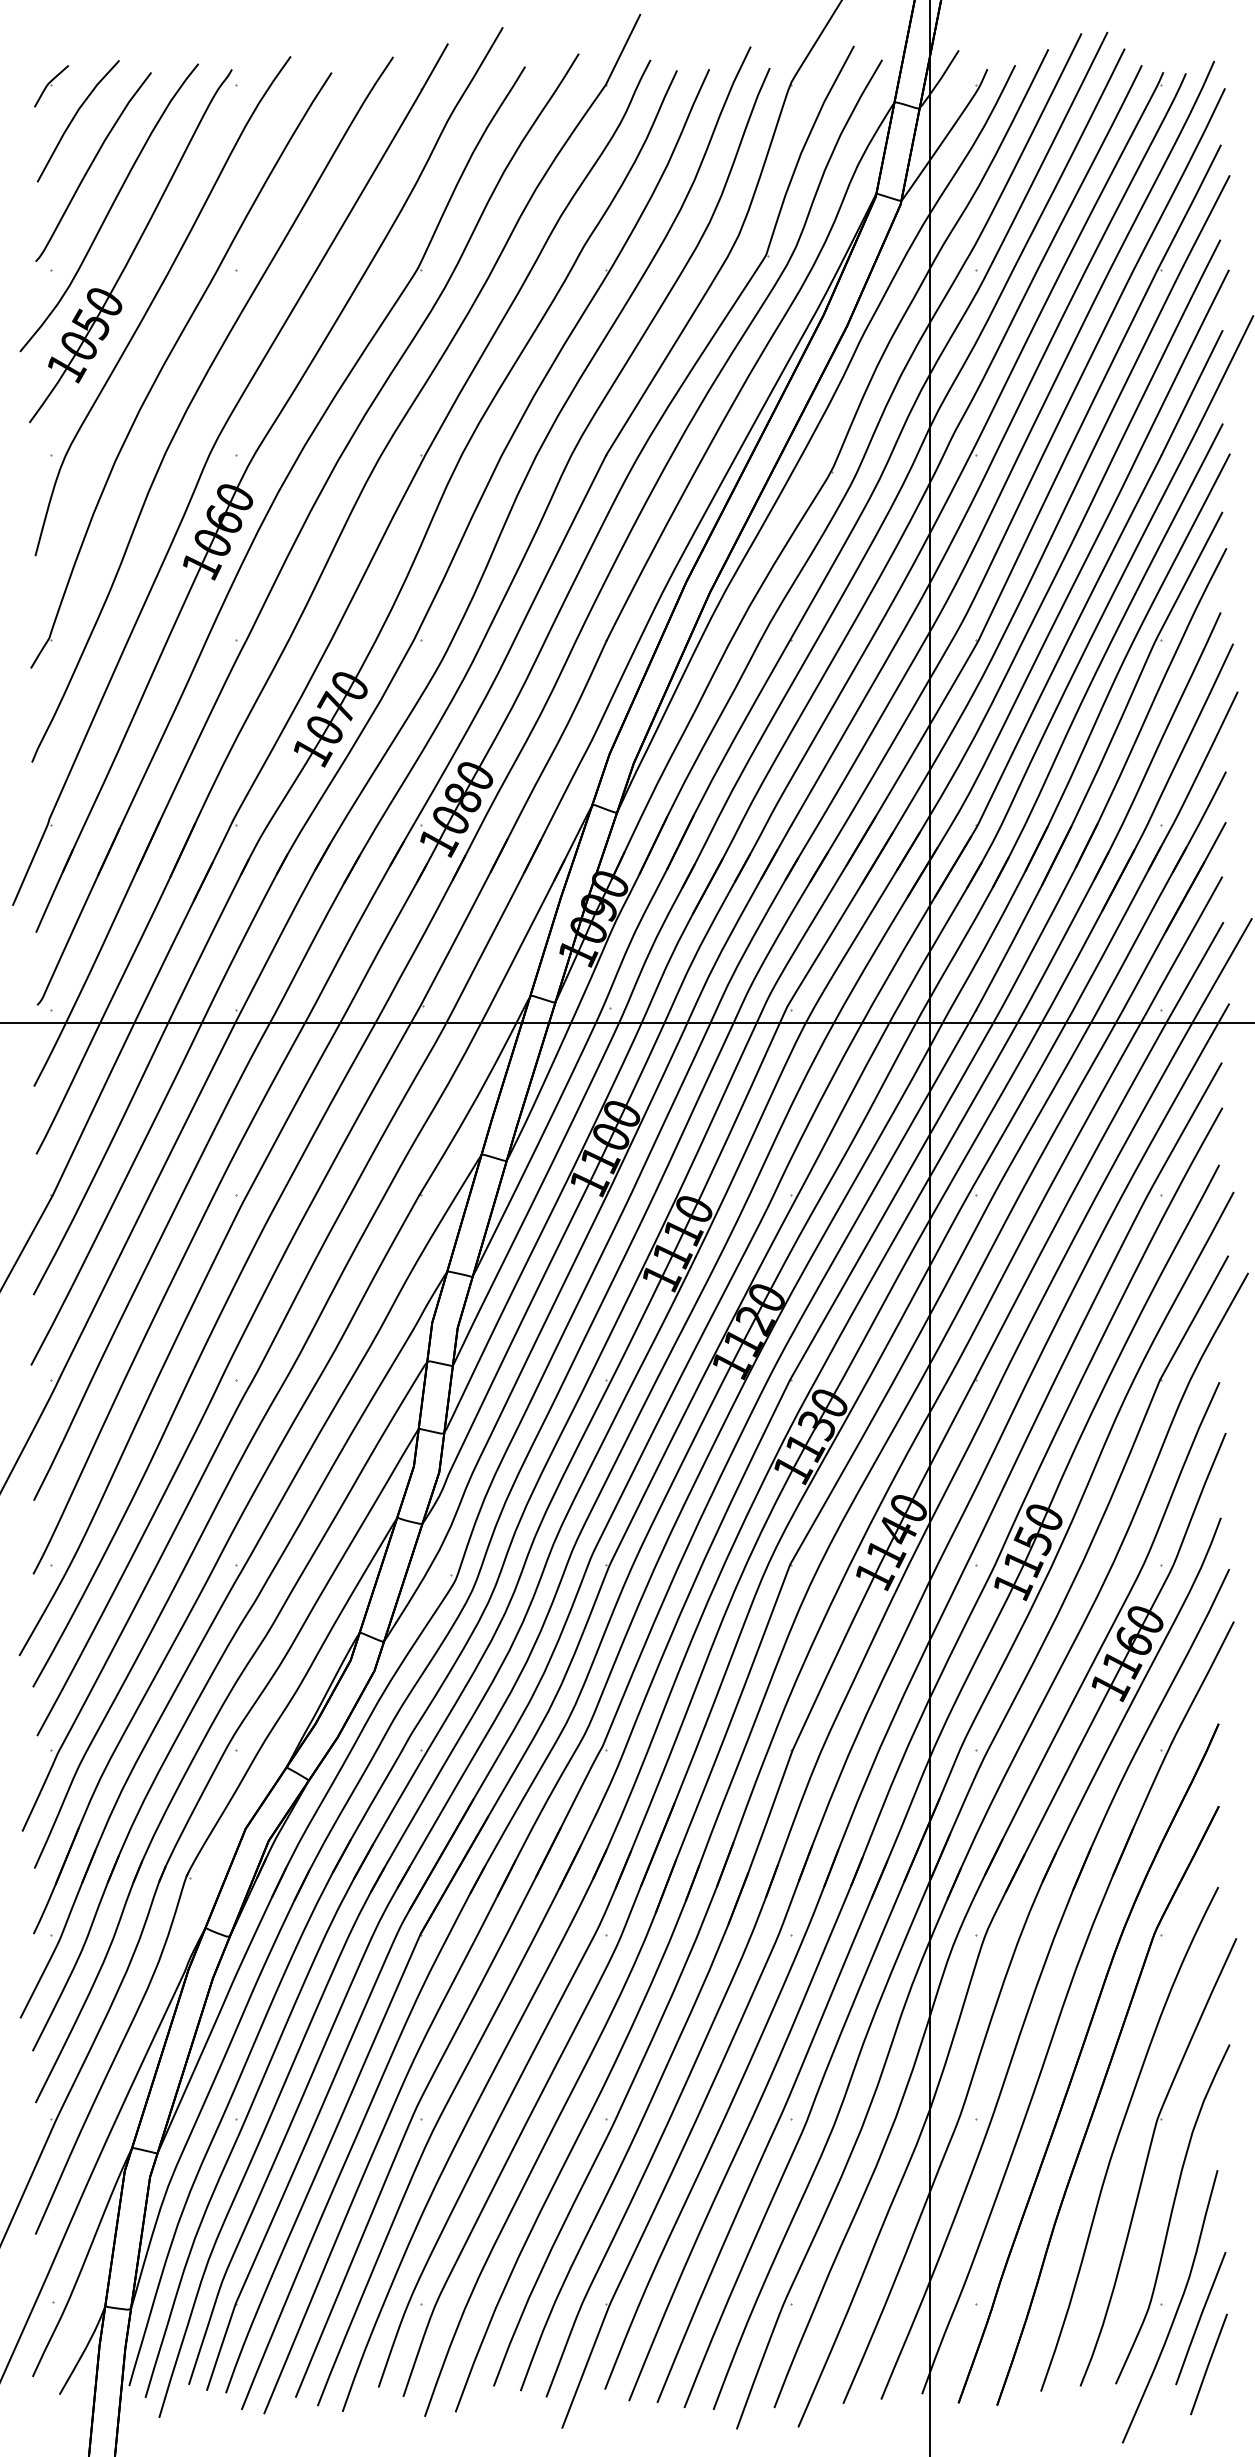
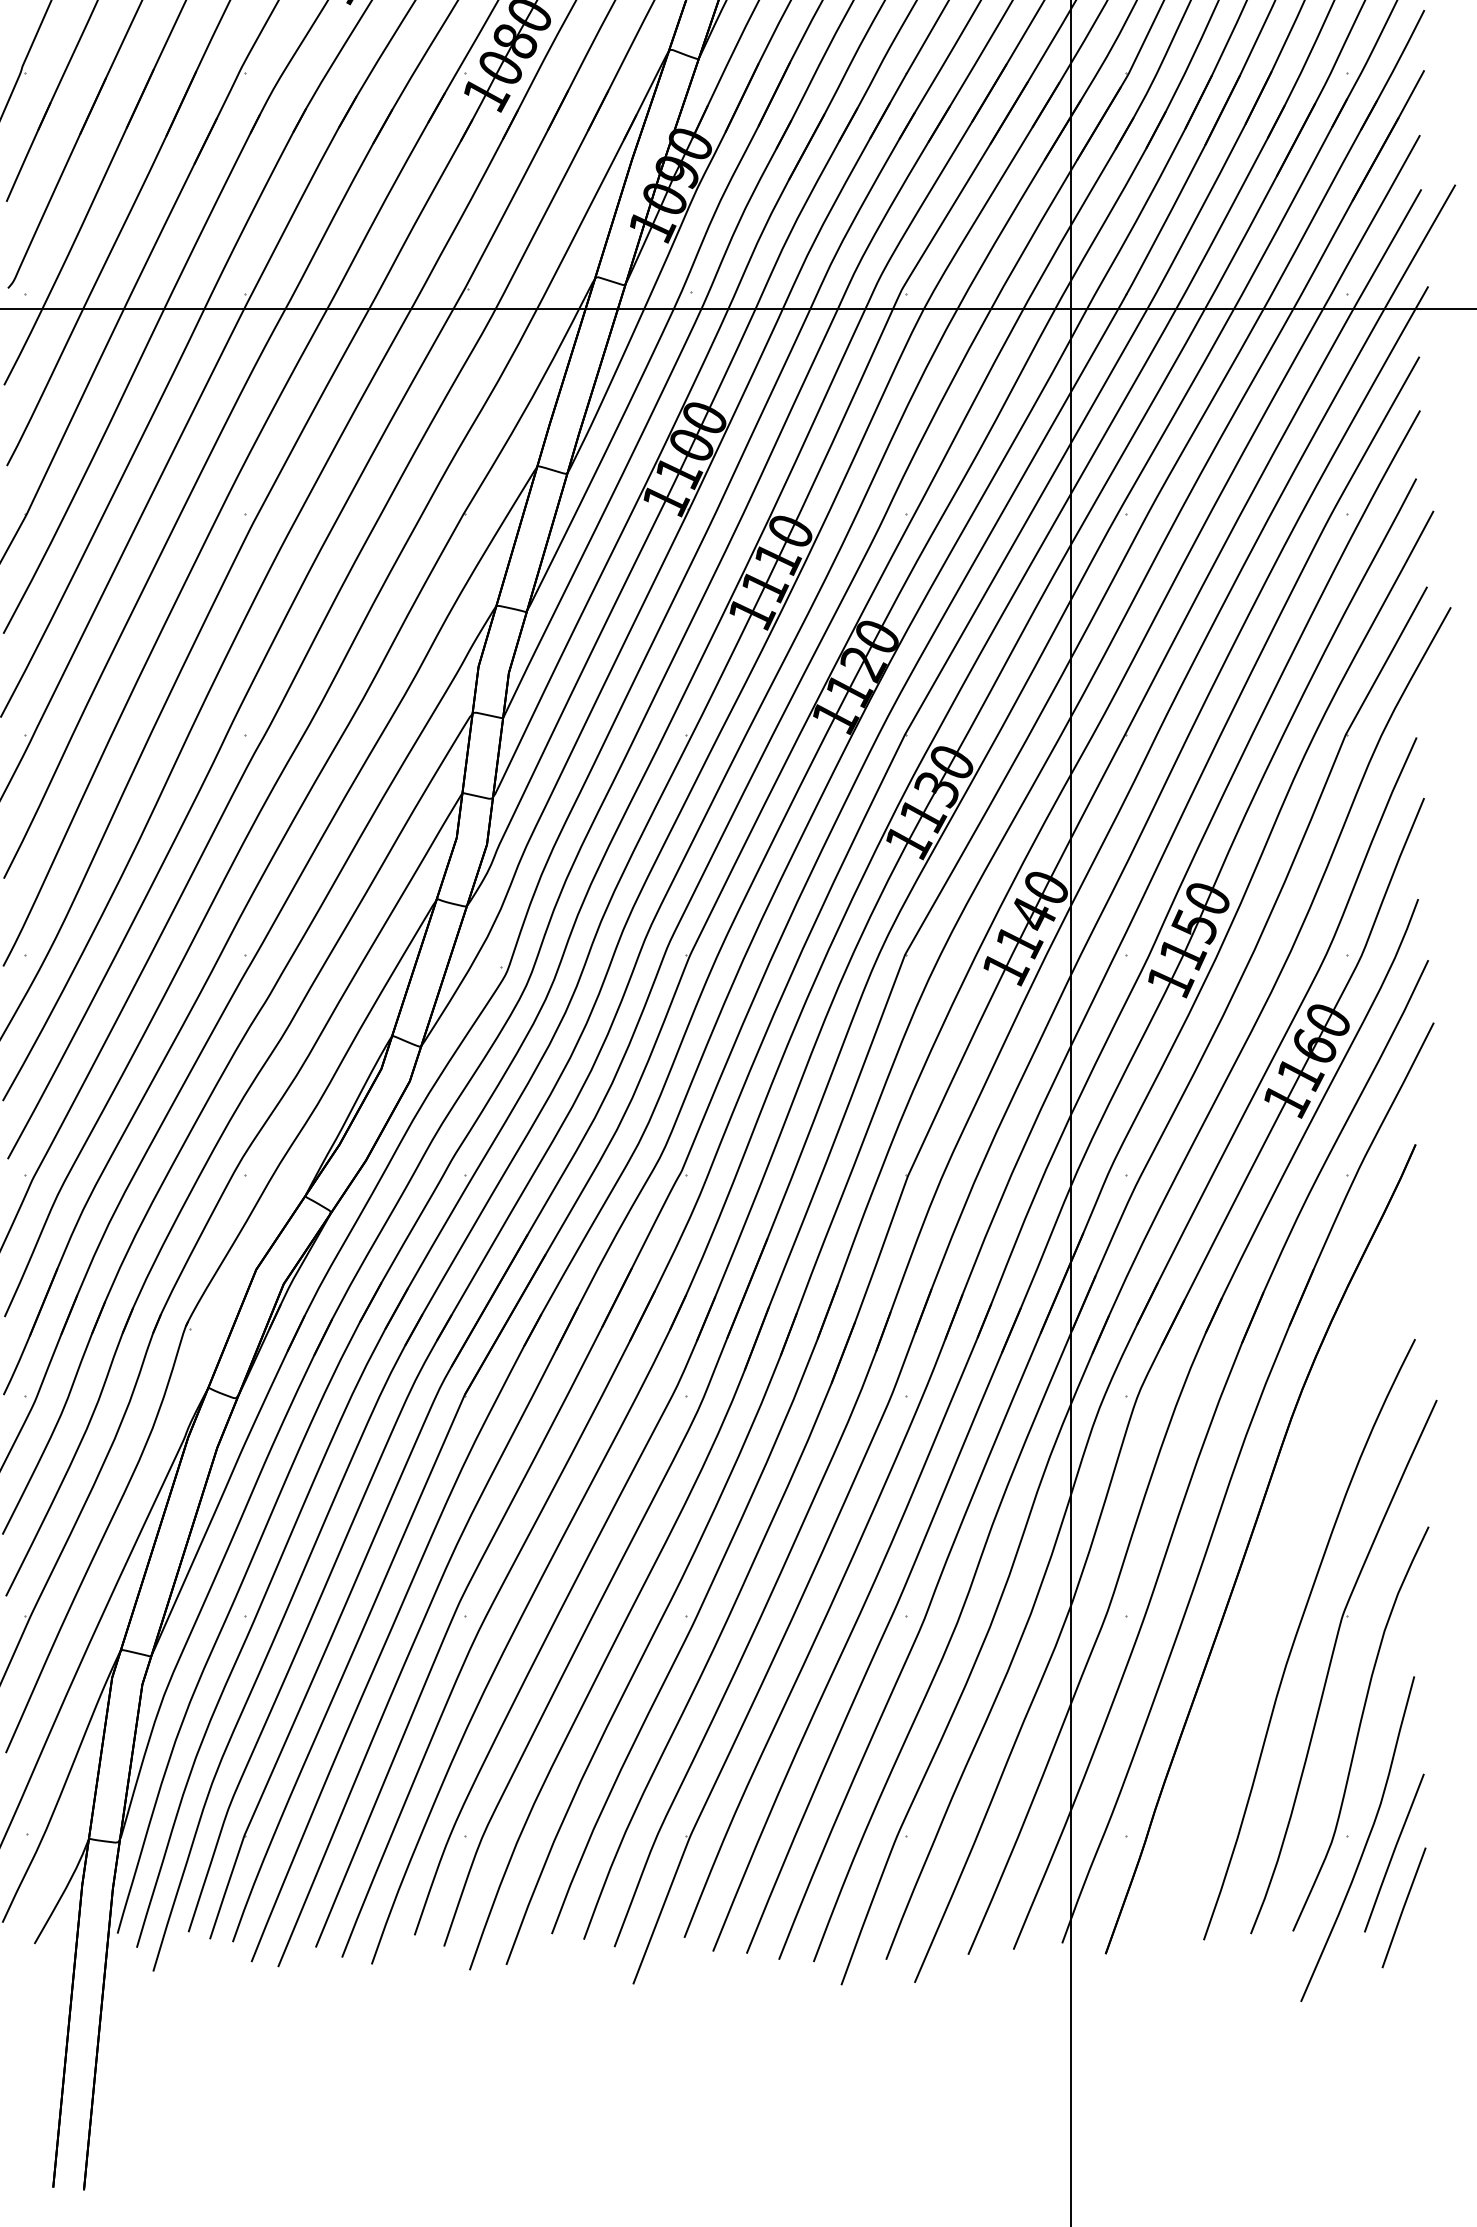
part: (1097, 2103) -> (1271, 1596), removed

